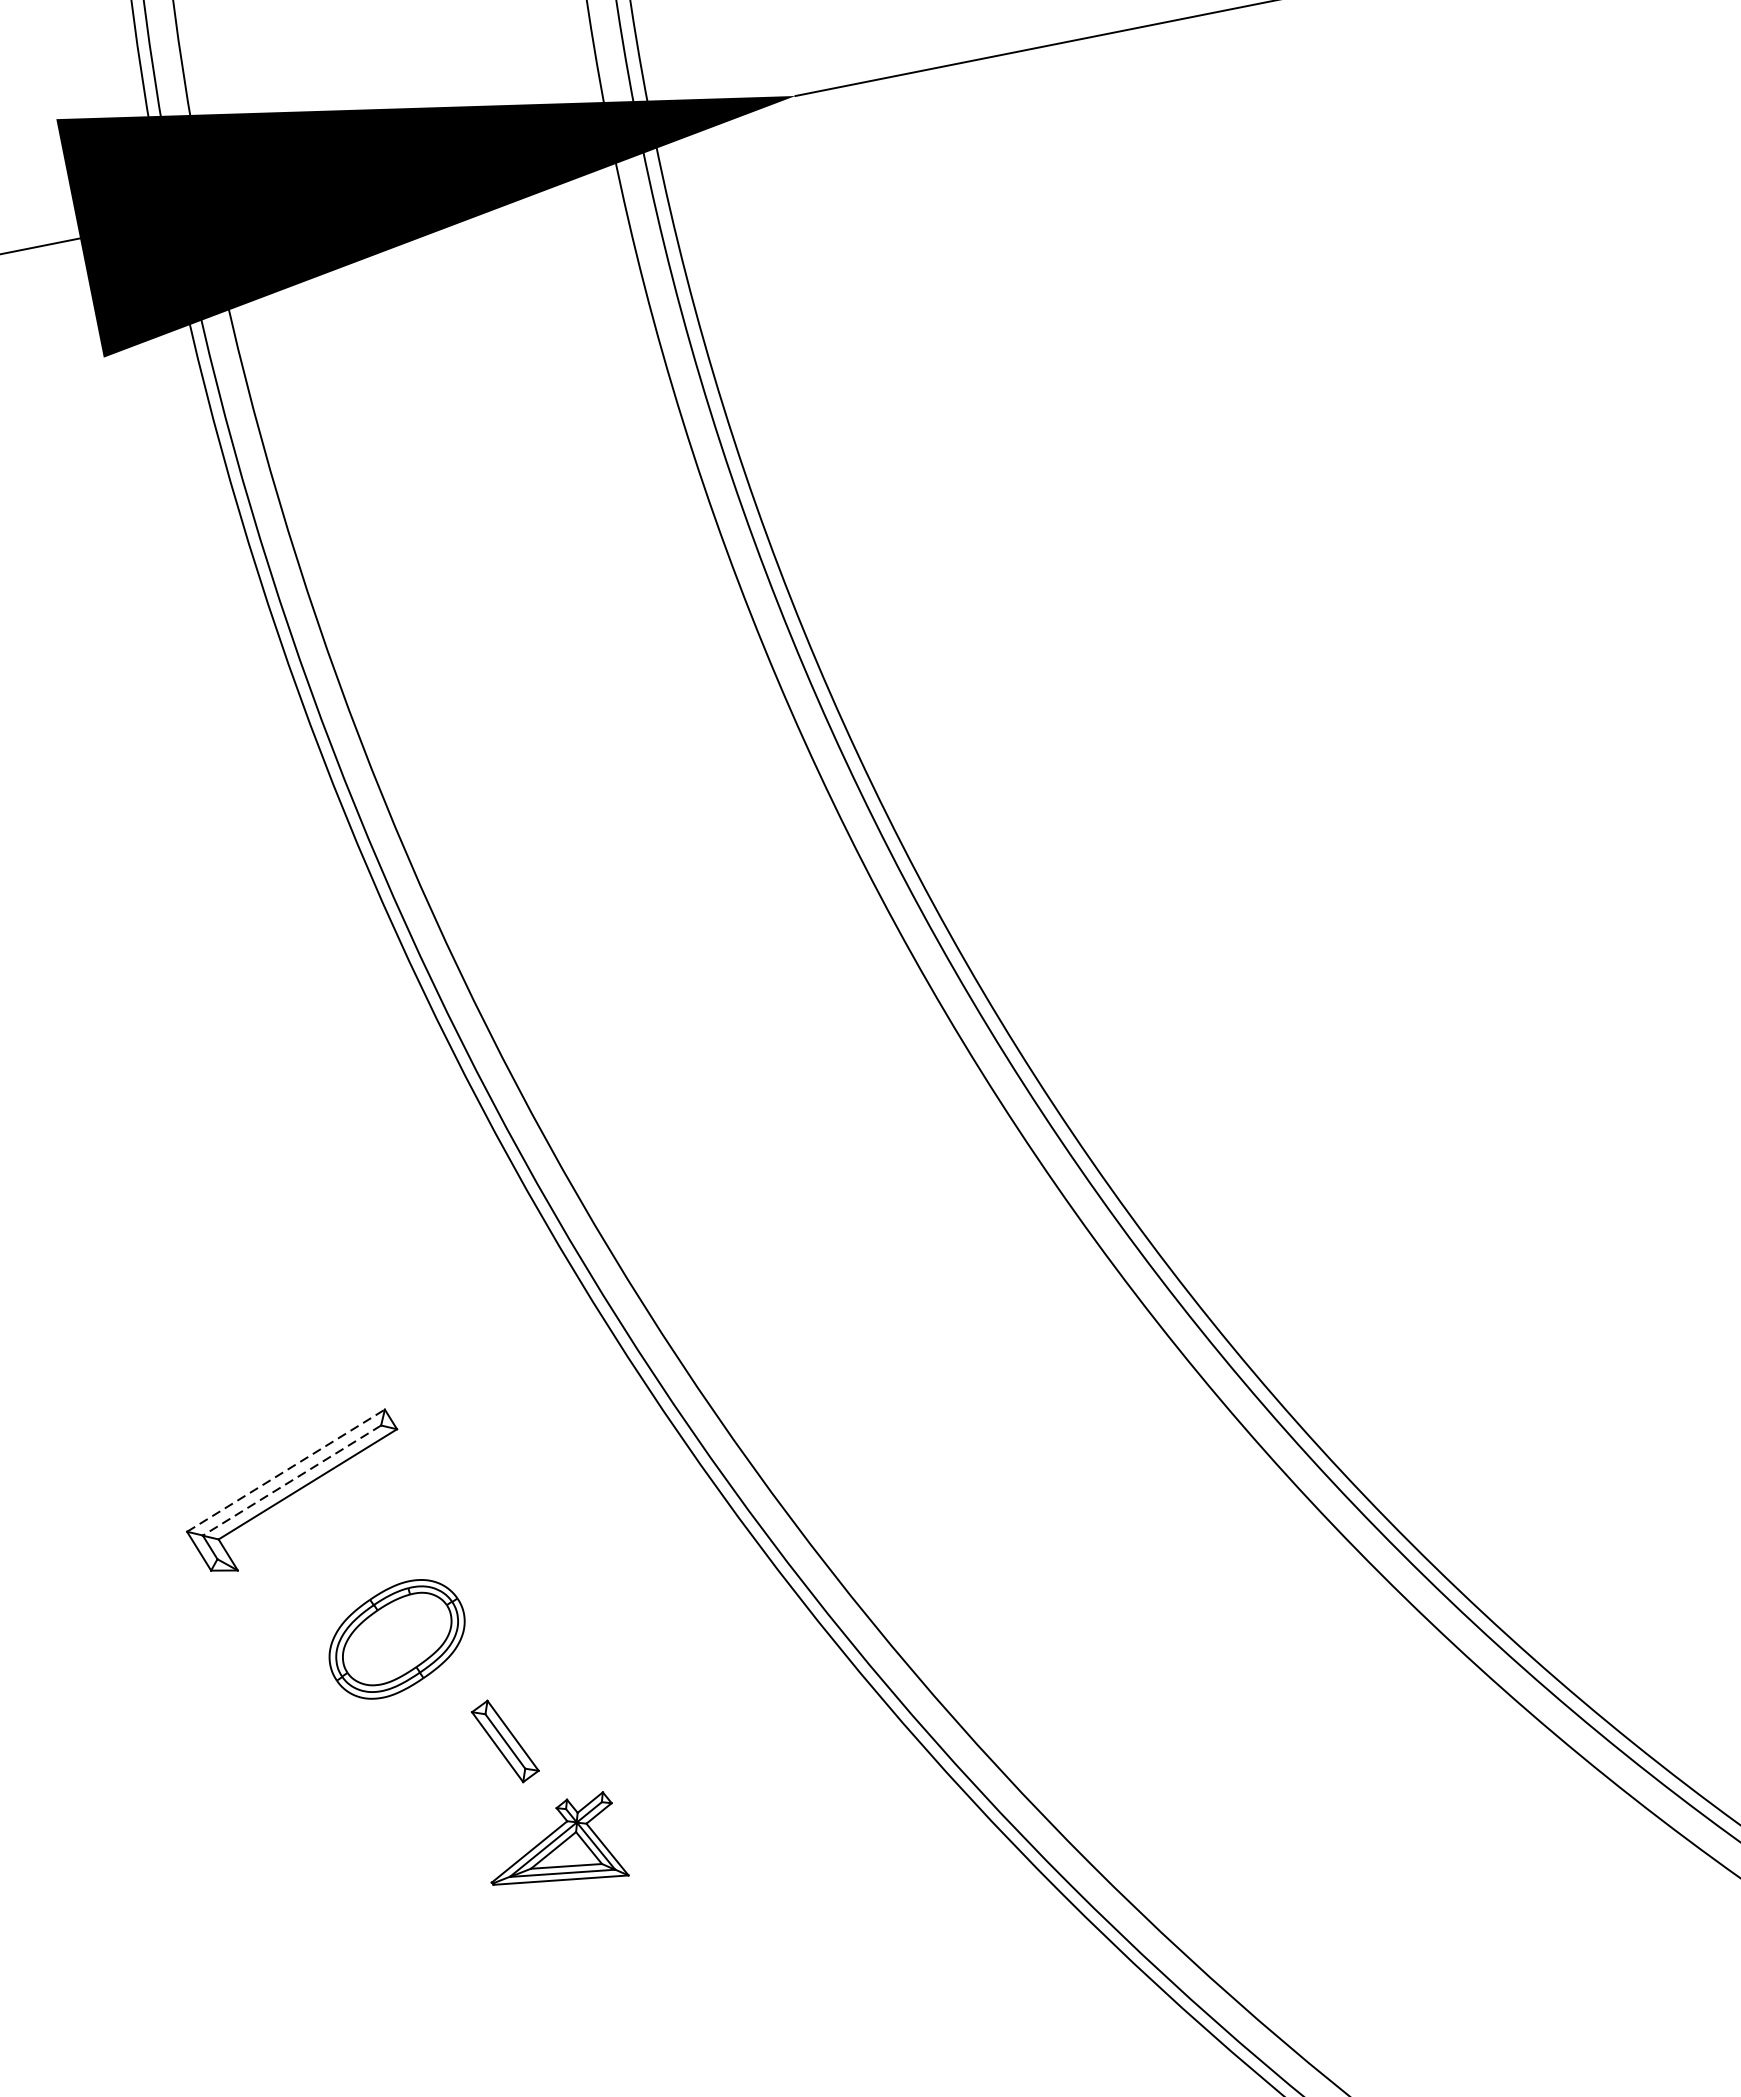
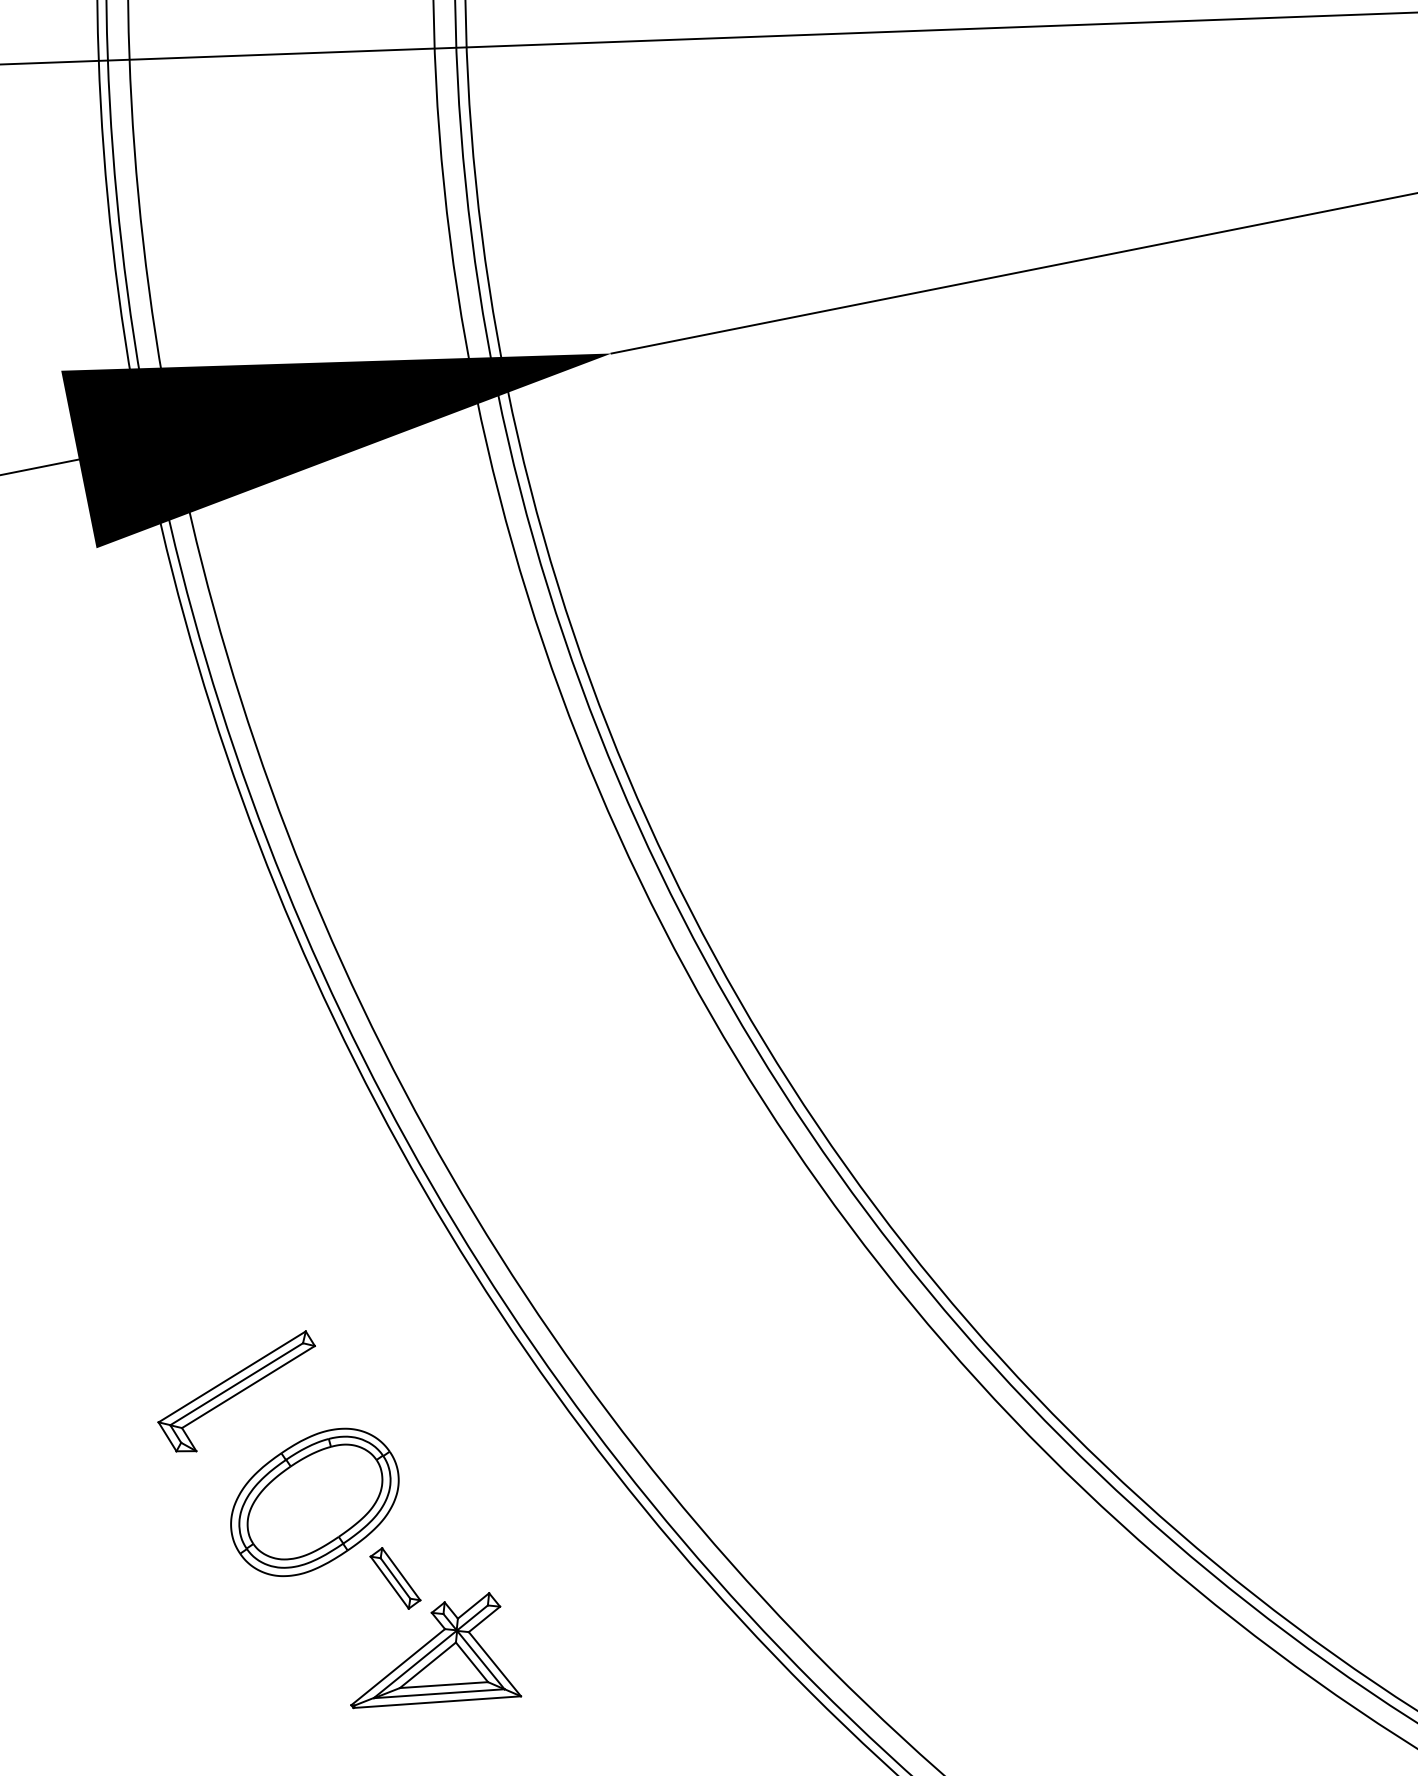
line: (286, 1470) -> (232, 1376), dashed -> solid
line: (291, 1480) -> (236, 1384), dashed -> solid
part: (396, 1639) -> (314, 1502), size x1.67
part: (560, 1838) -> (436, 1650), size x1.67

